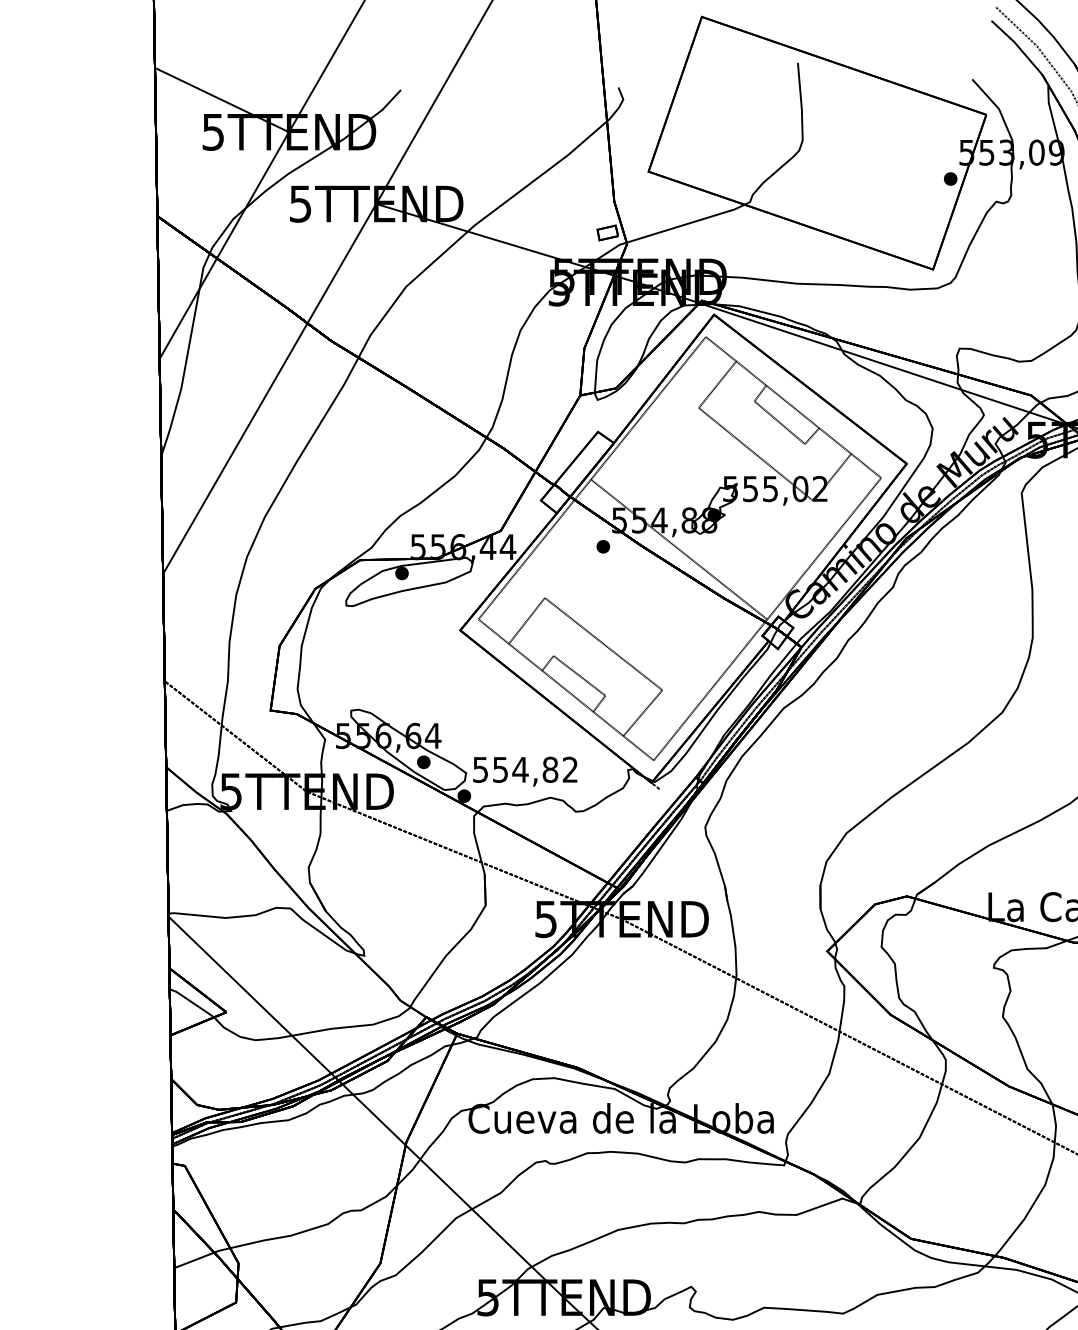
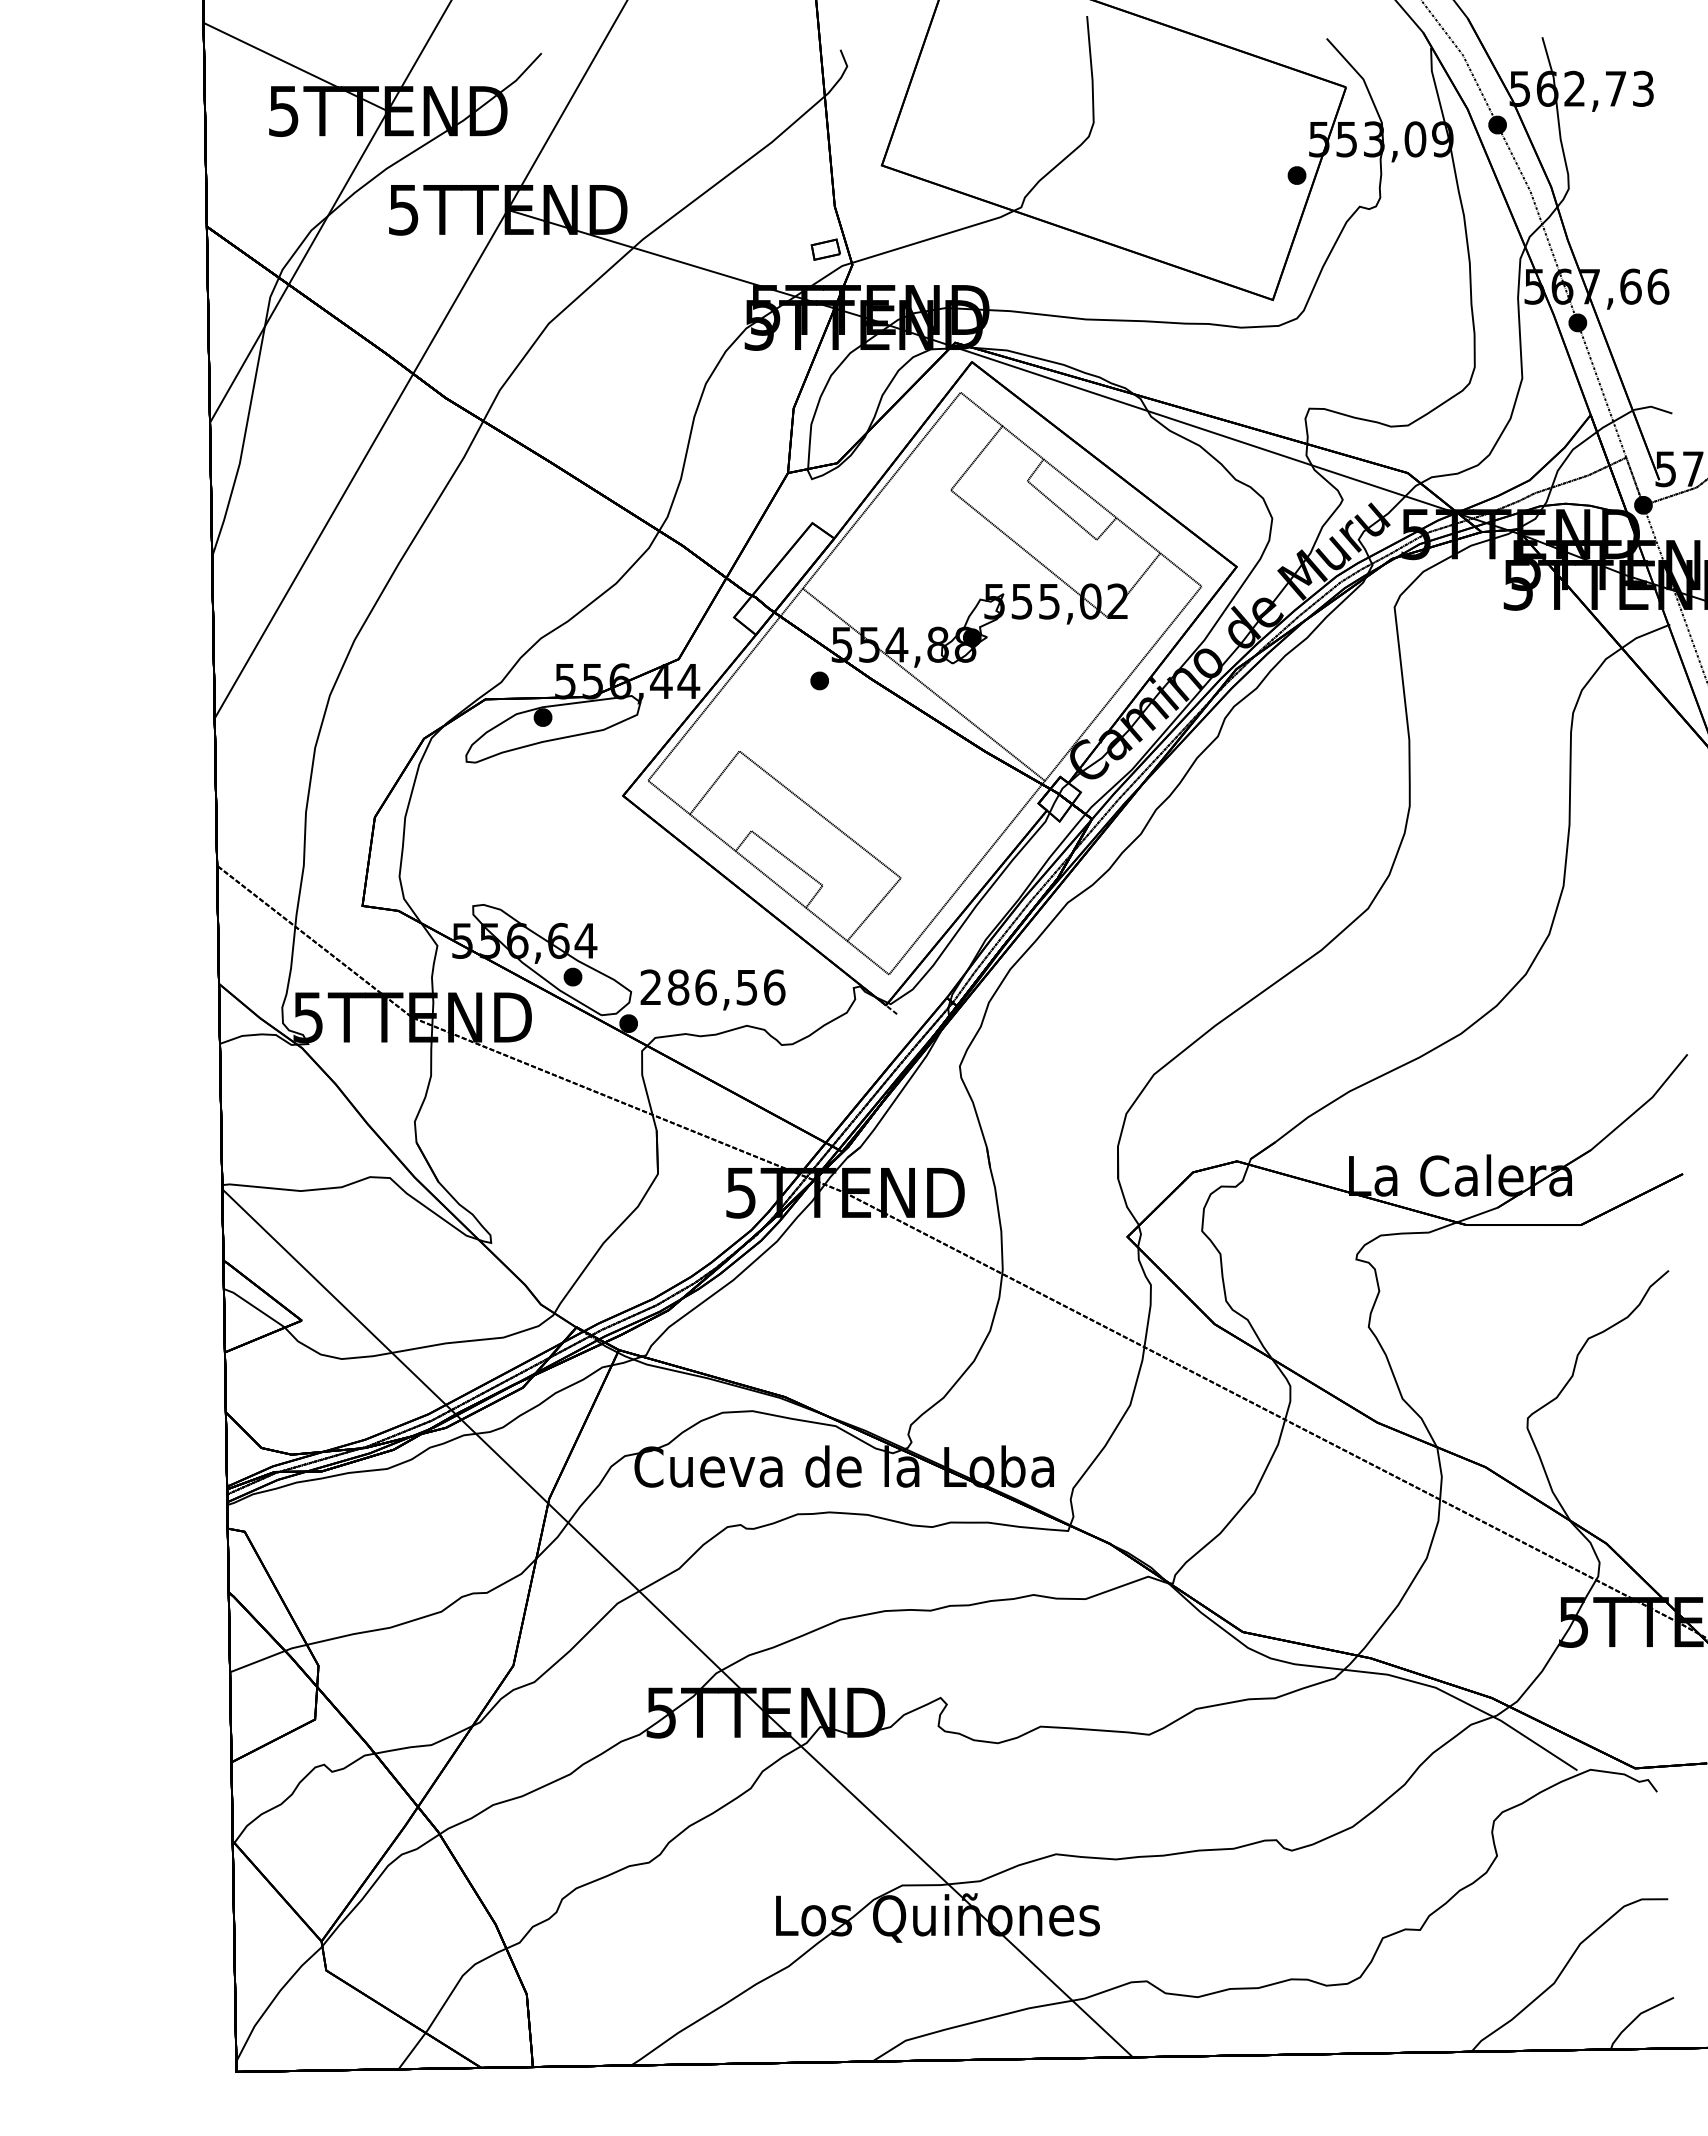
text: (525, 769) -> (712, 987), 554,82 -> 286,56

